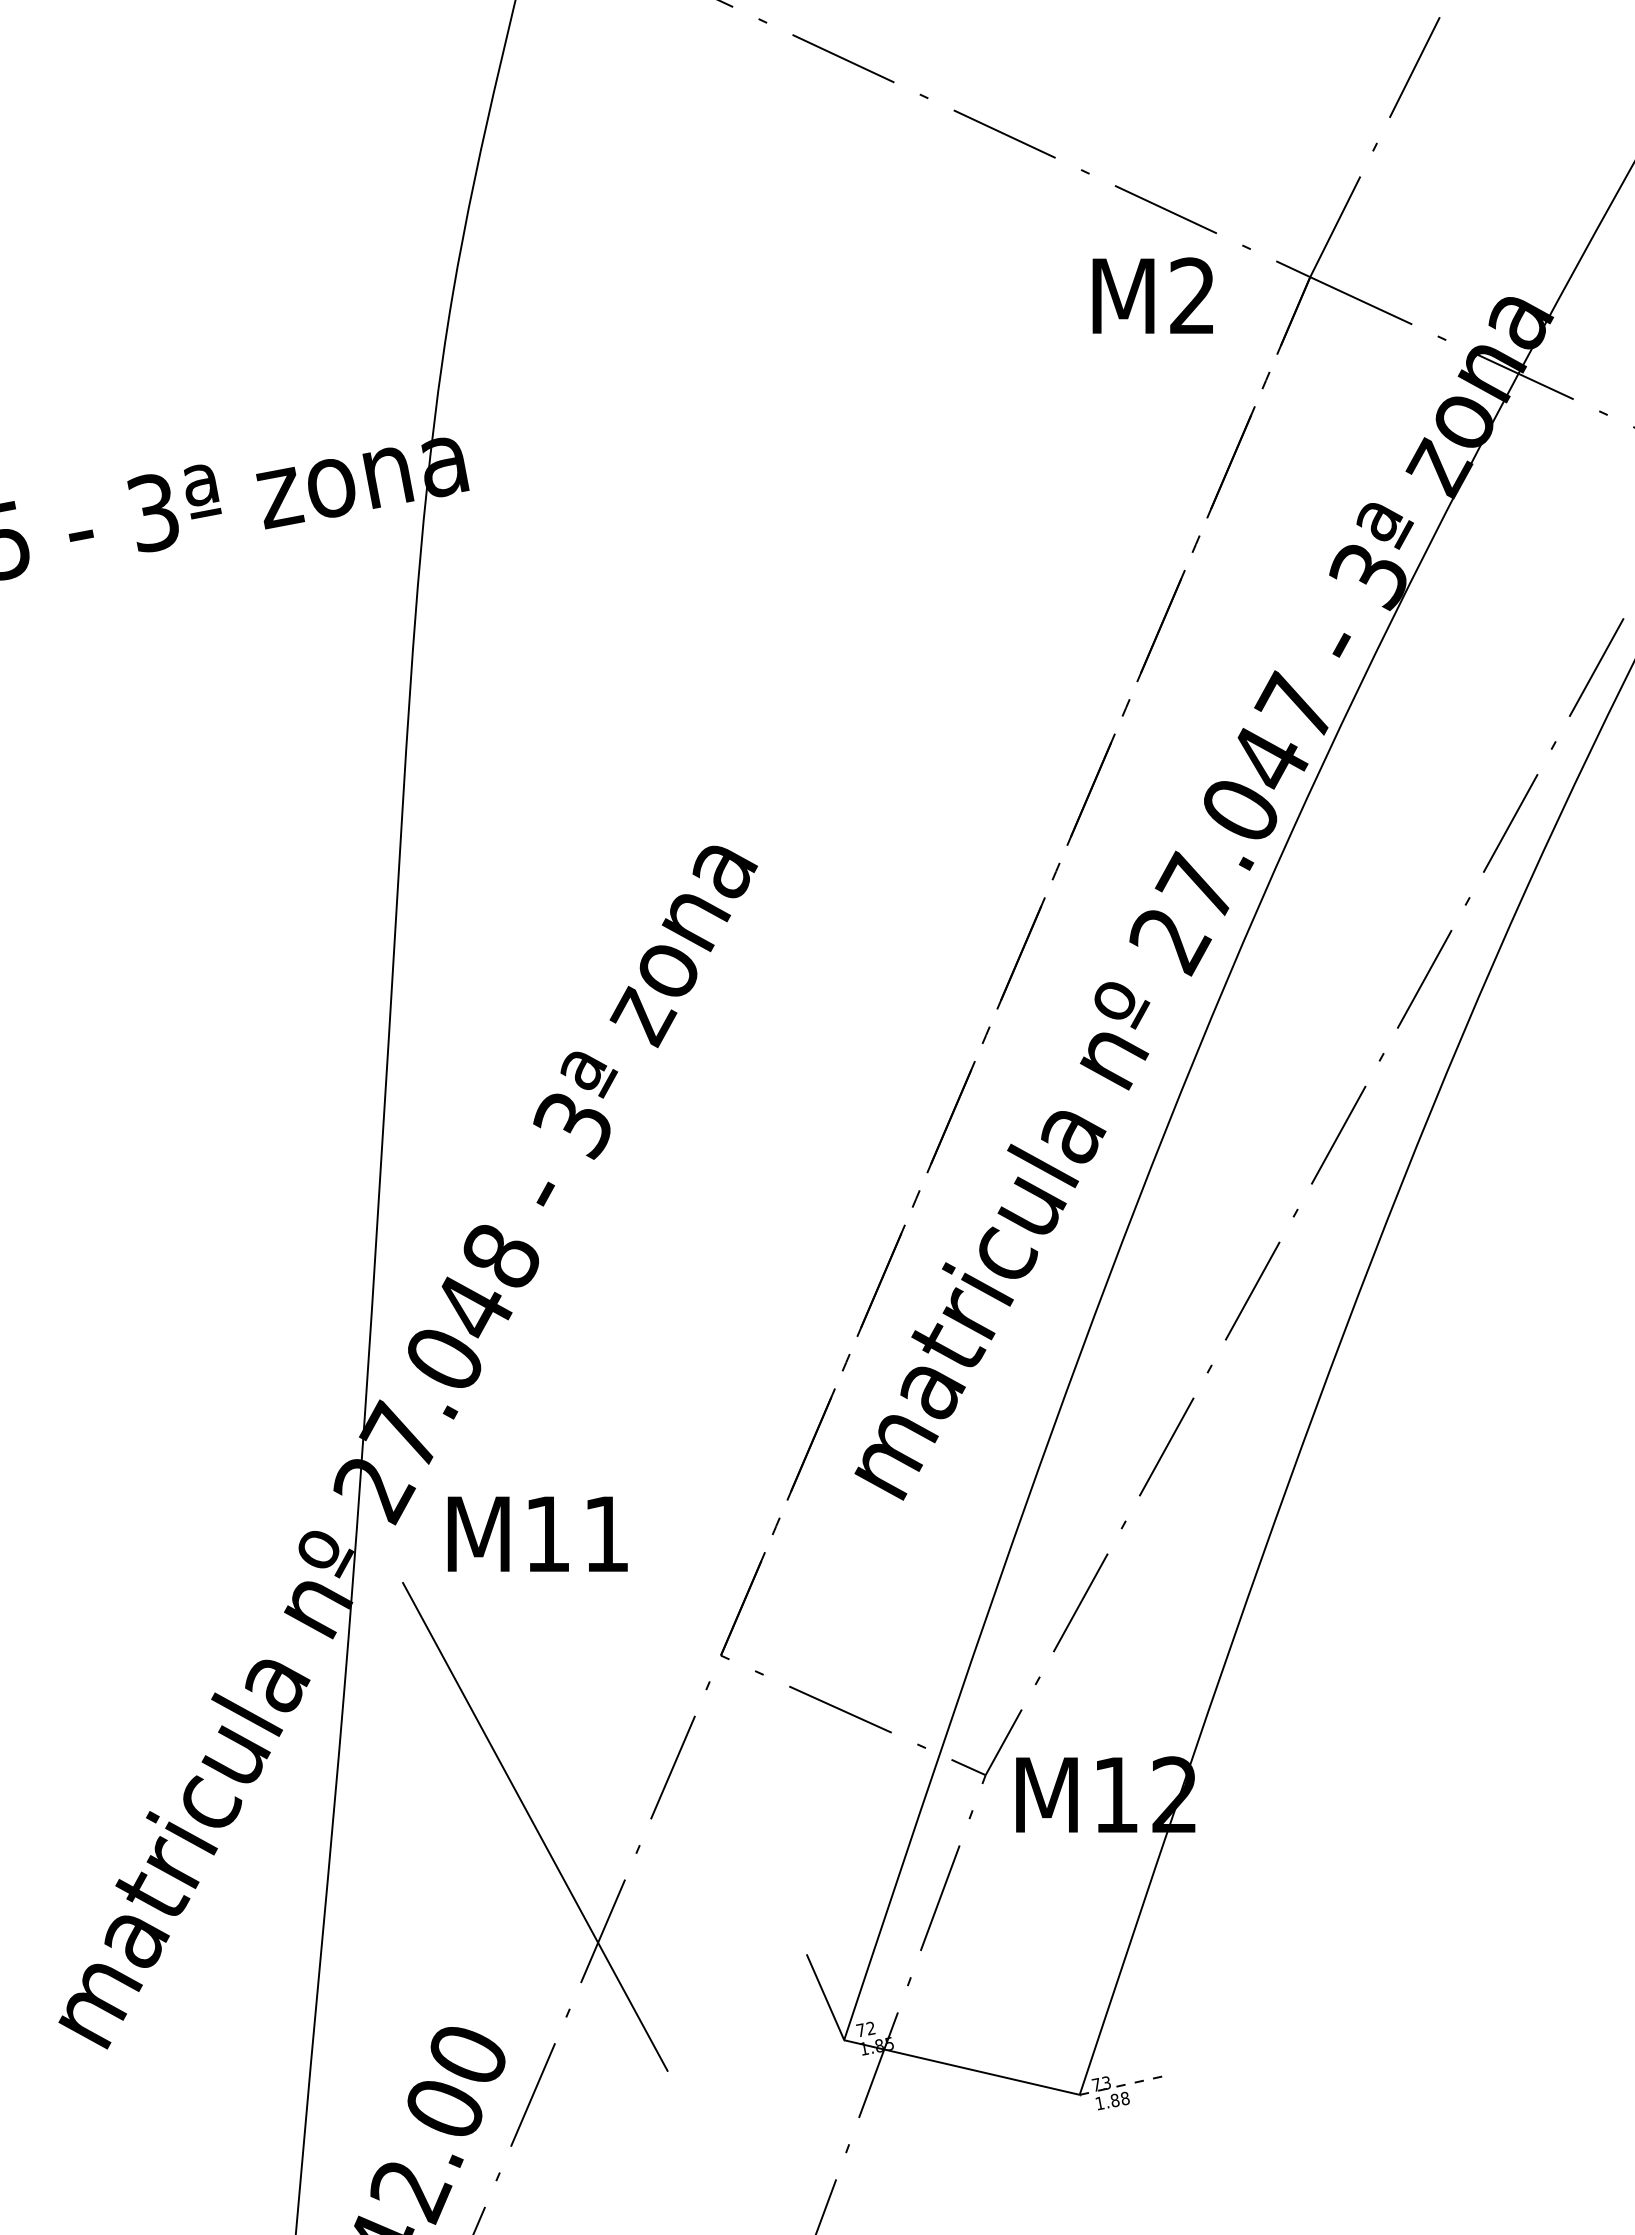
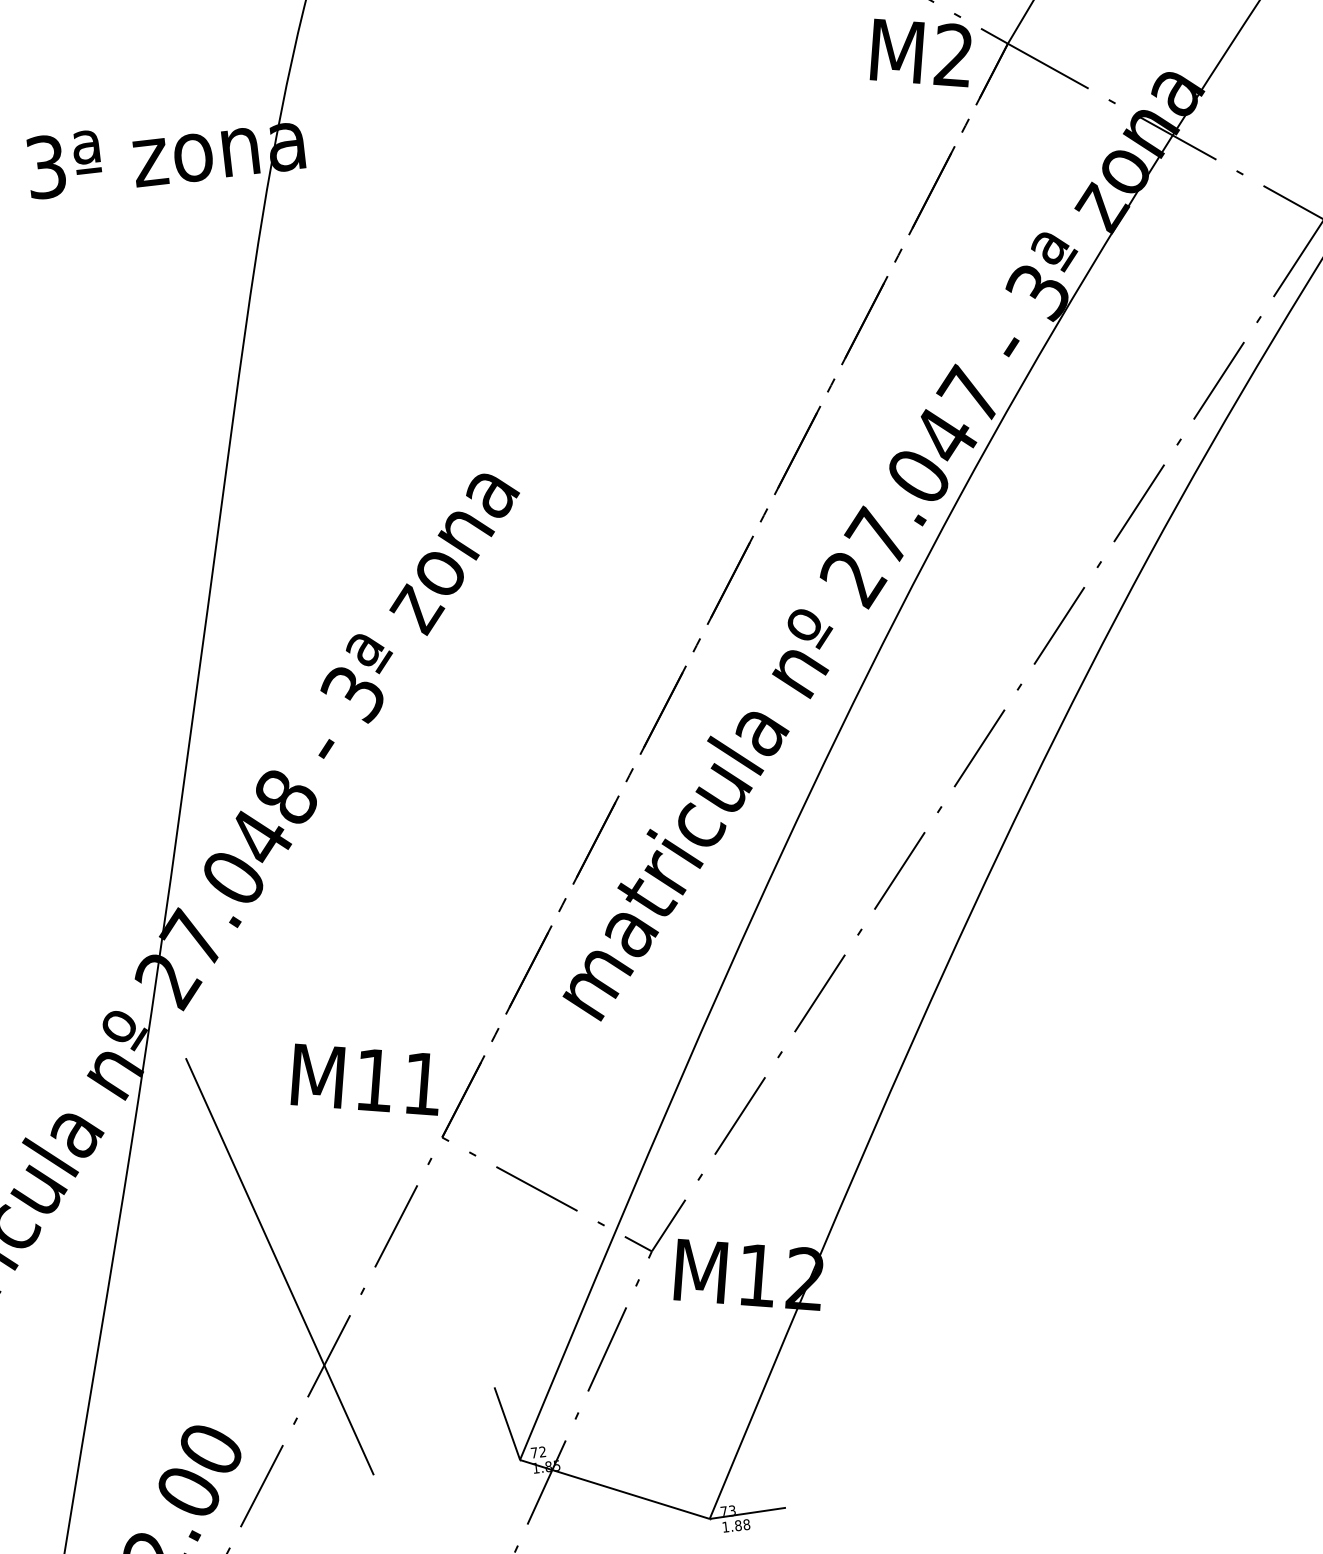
text: (1152, 295) -> (921, 52), moved
text: (537, 1533) -> (366, 1079), moved
line: (1125, 2084) -> (747, 1513), dashed -> solid

